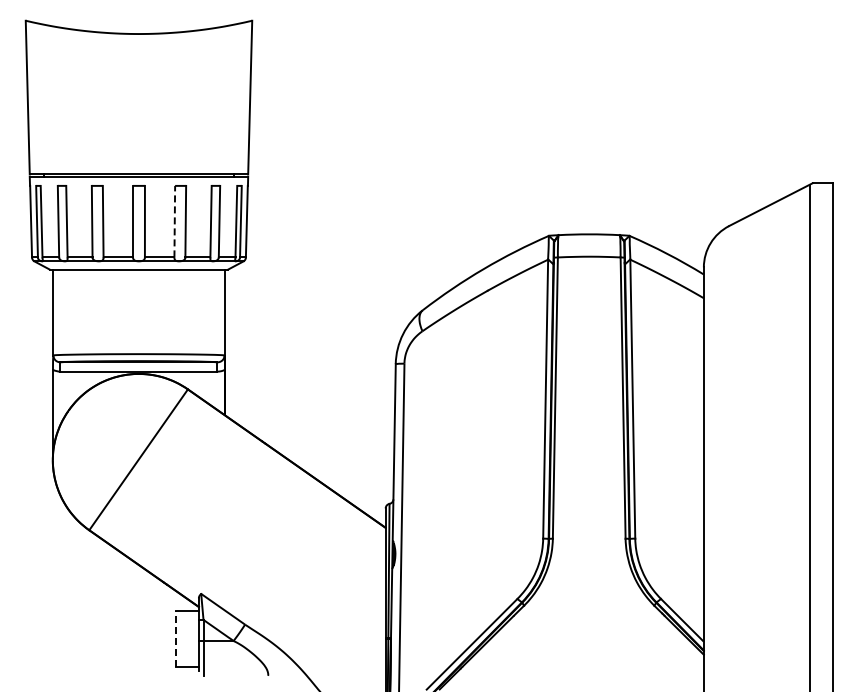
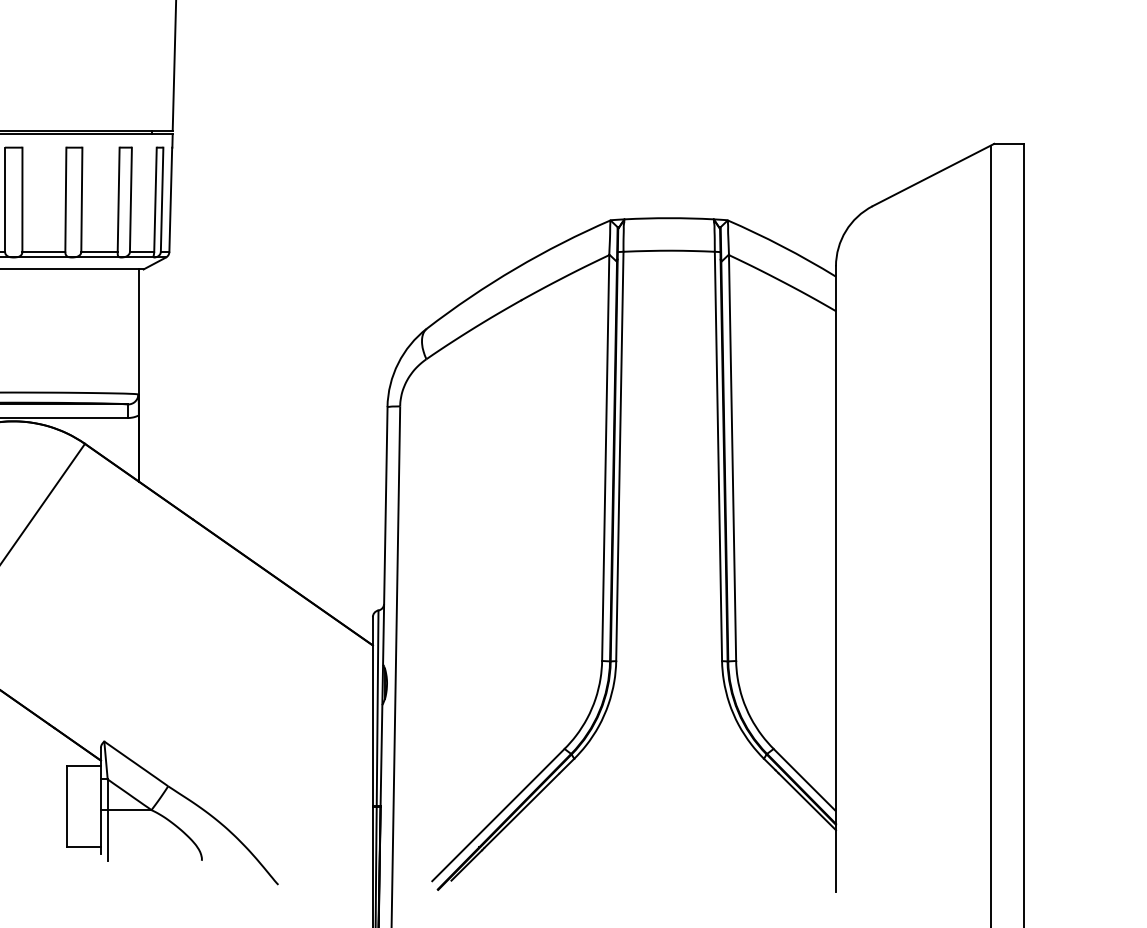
line: (174, 221) -> (65, 199), dashed -> solid
line: (175, 638) -> (66, 806), dashed -> solid

